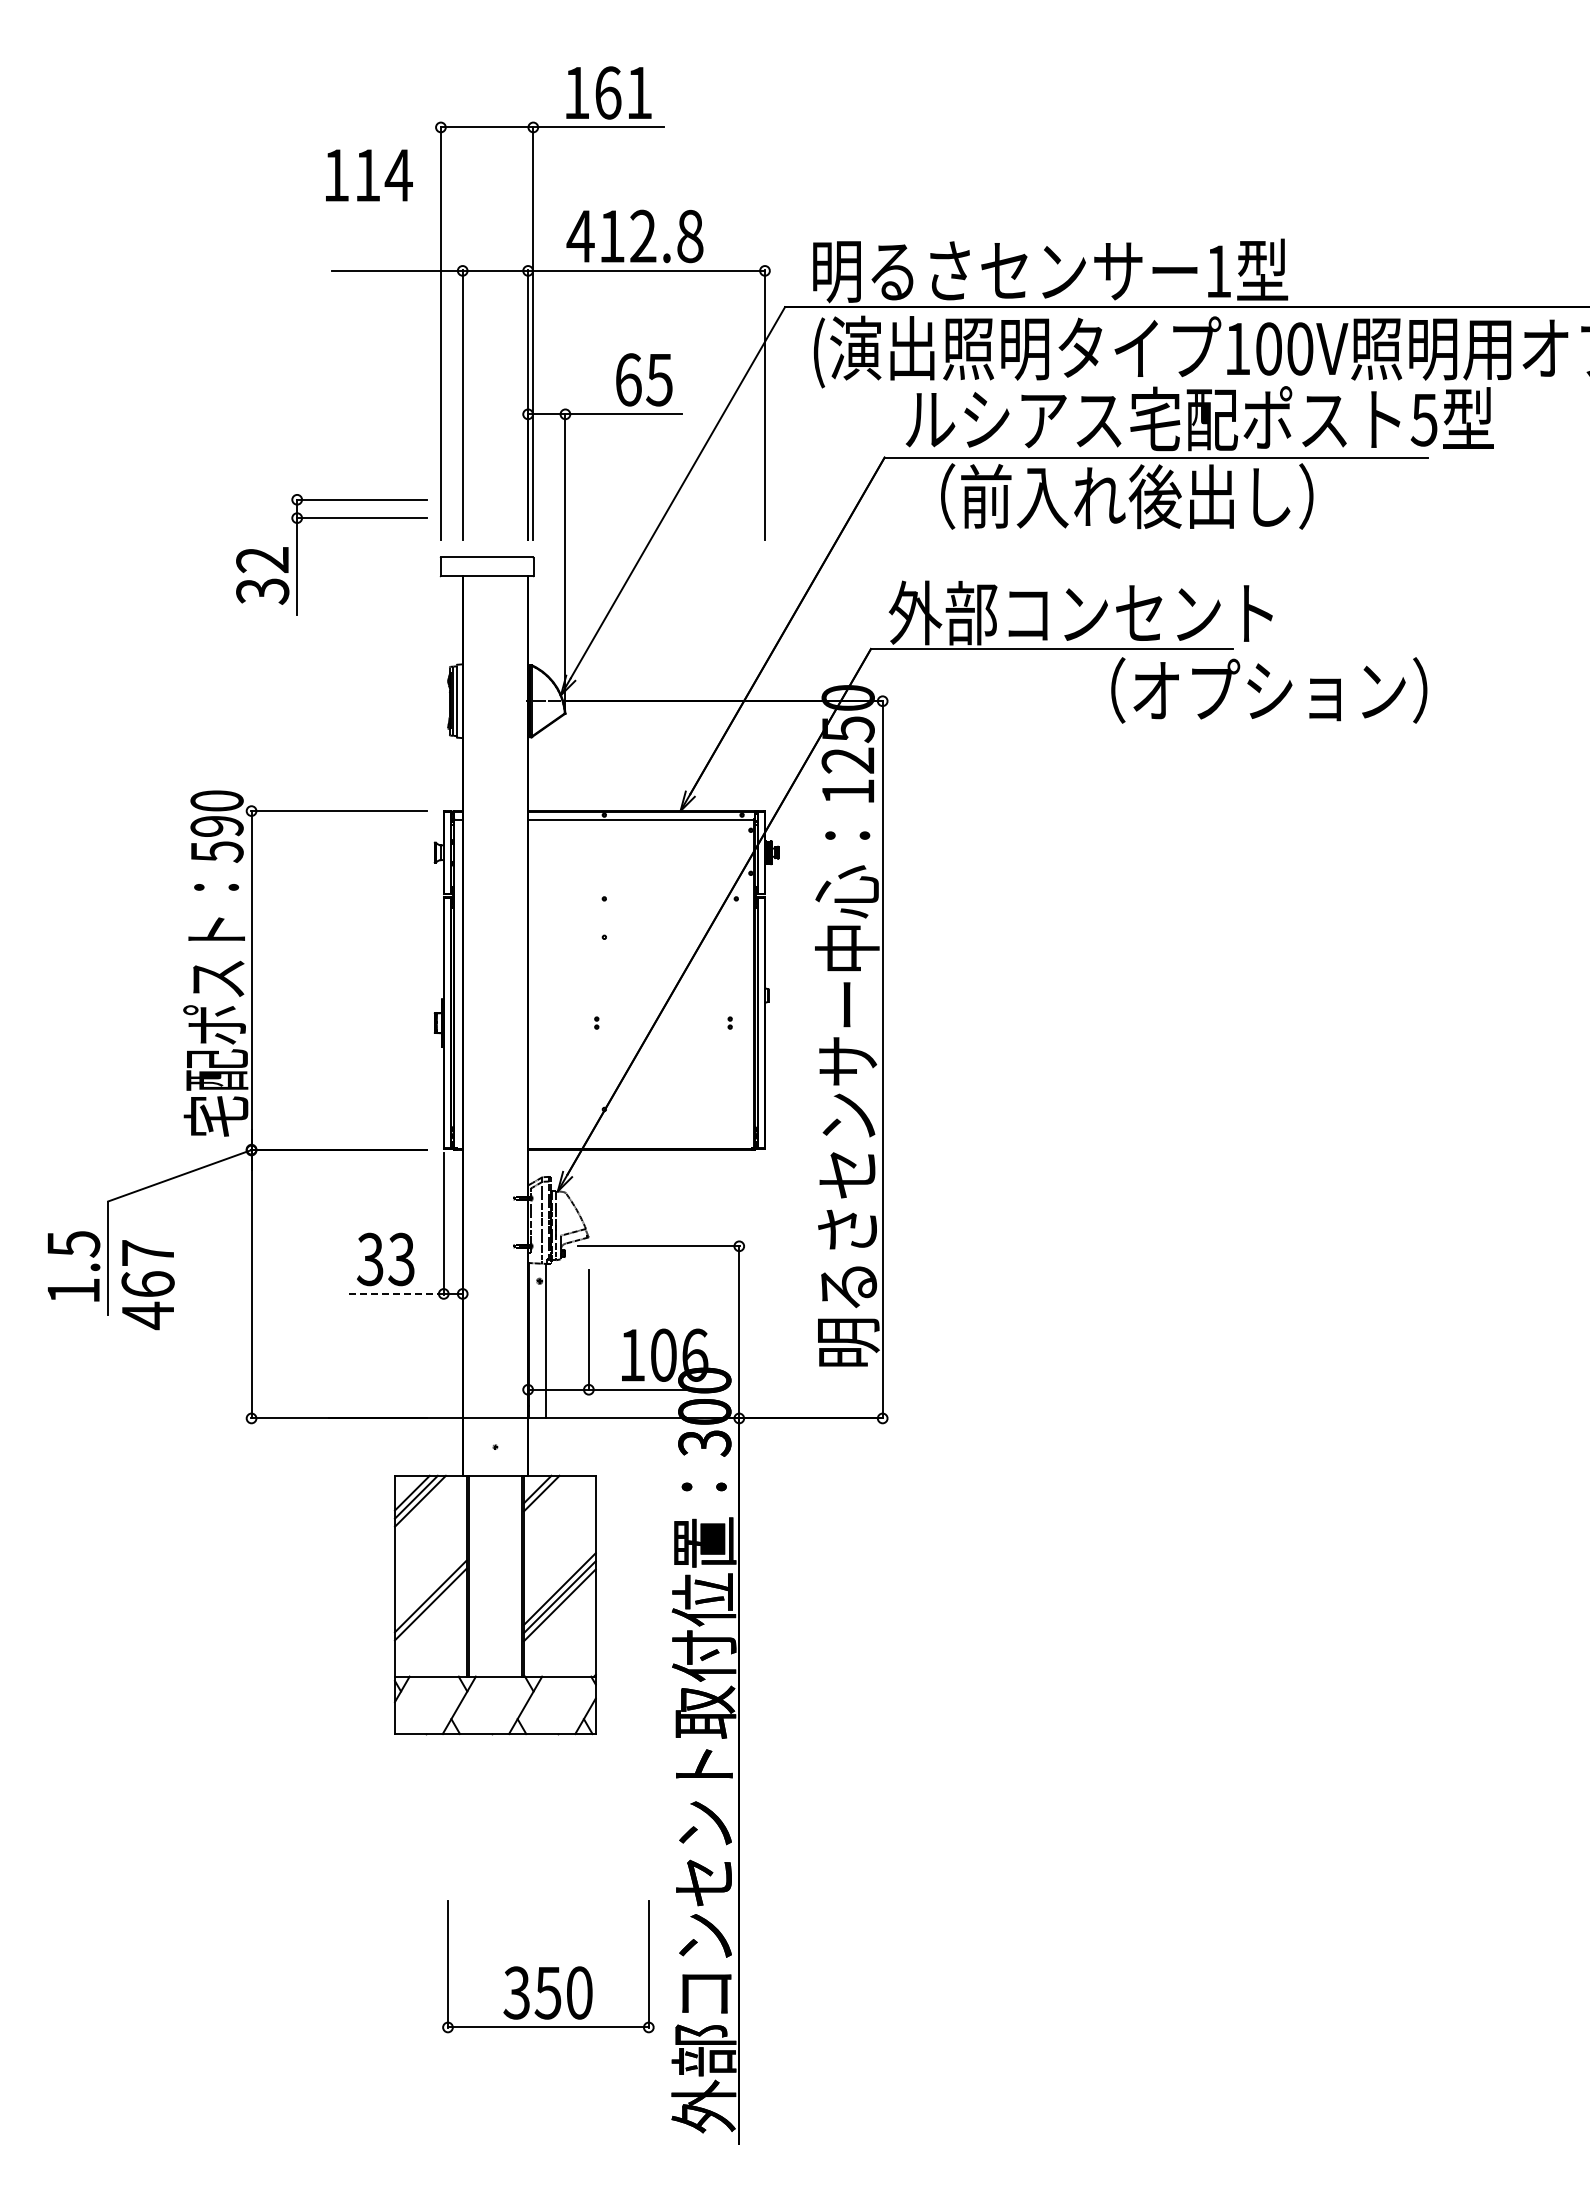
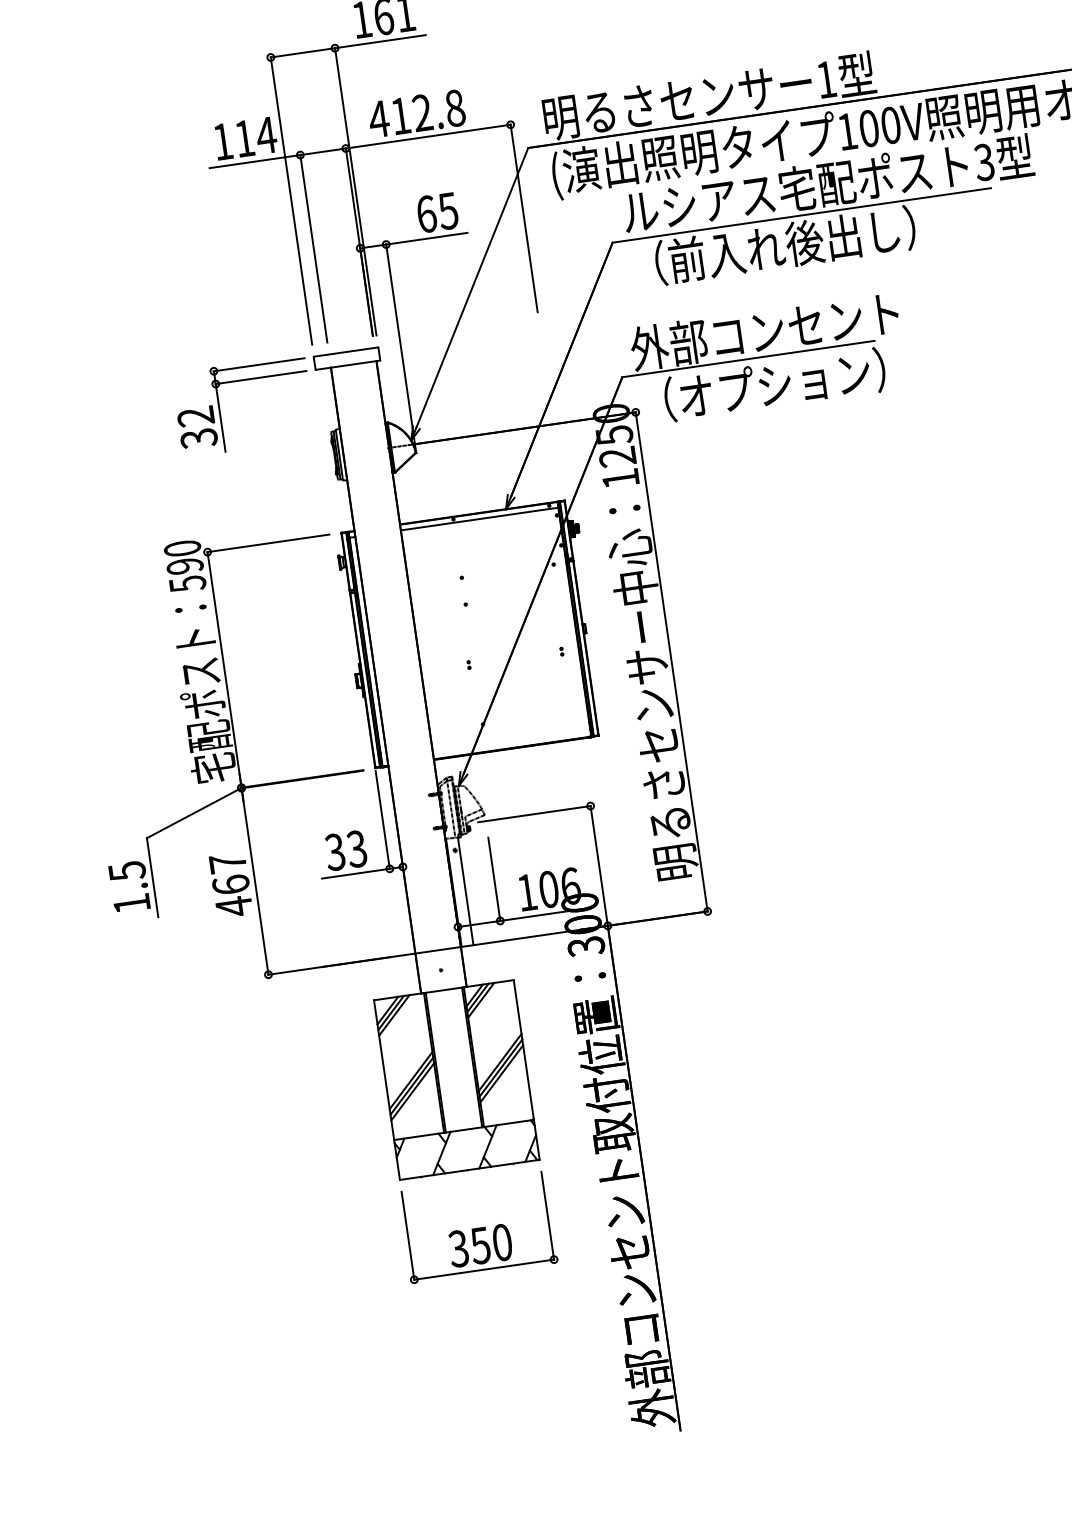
text: (369, 175) -> (245, 138), moved
text: (1424, 419) -> (984, 162), 5 -> 3
part: (297, 554) -> (219, 409), moved
text: (1269, 690) -> (775, 384), moved
text: (147, 1285) -> (230, 885), moved
line: (395, 1293) -> (356, 873), dashed -> solid
line: (545, 1497) -> (480, 1000), added
line: (430, 1612) -> (412, 1091), added
part: (548, 1966) -> (478, 1227), moved

